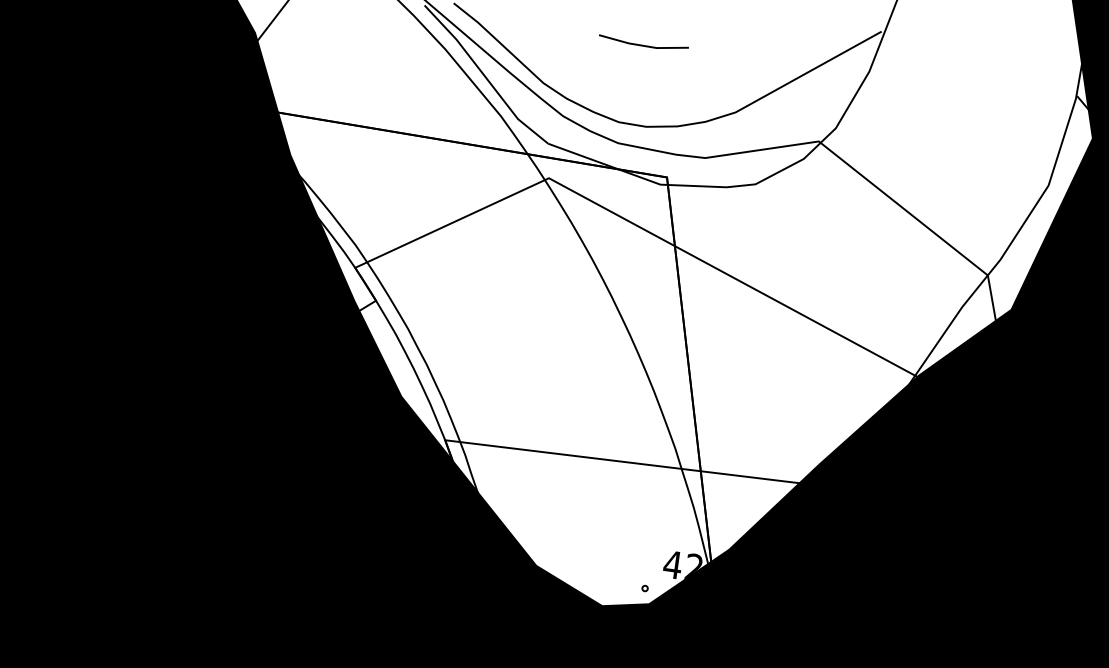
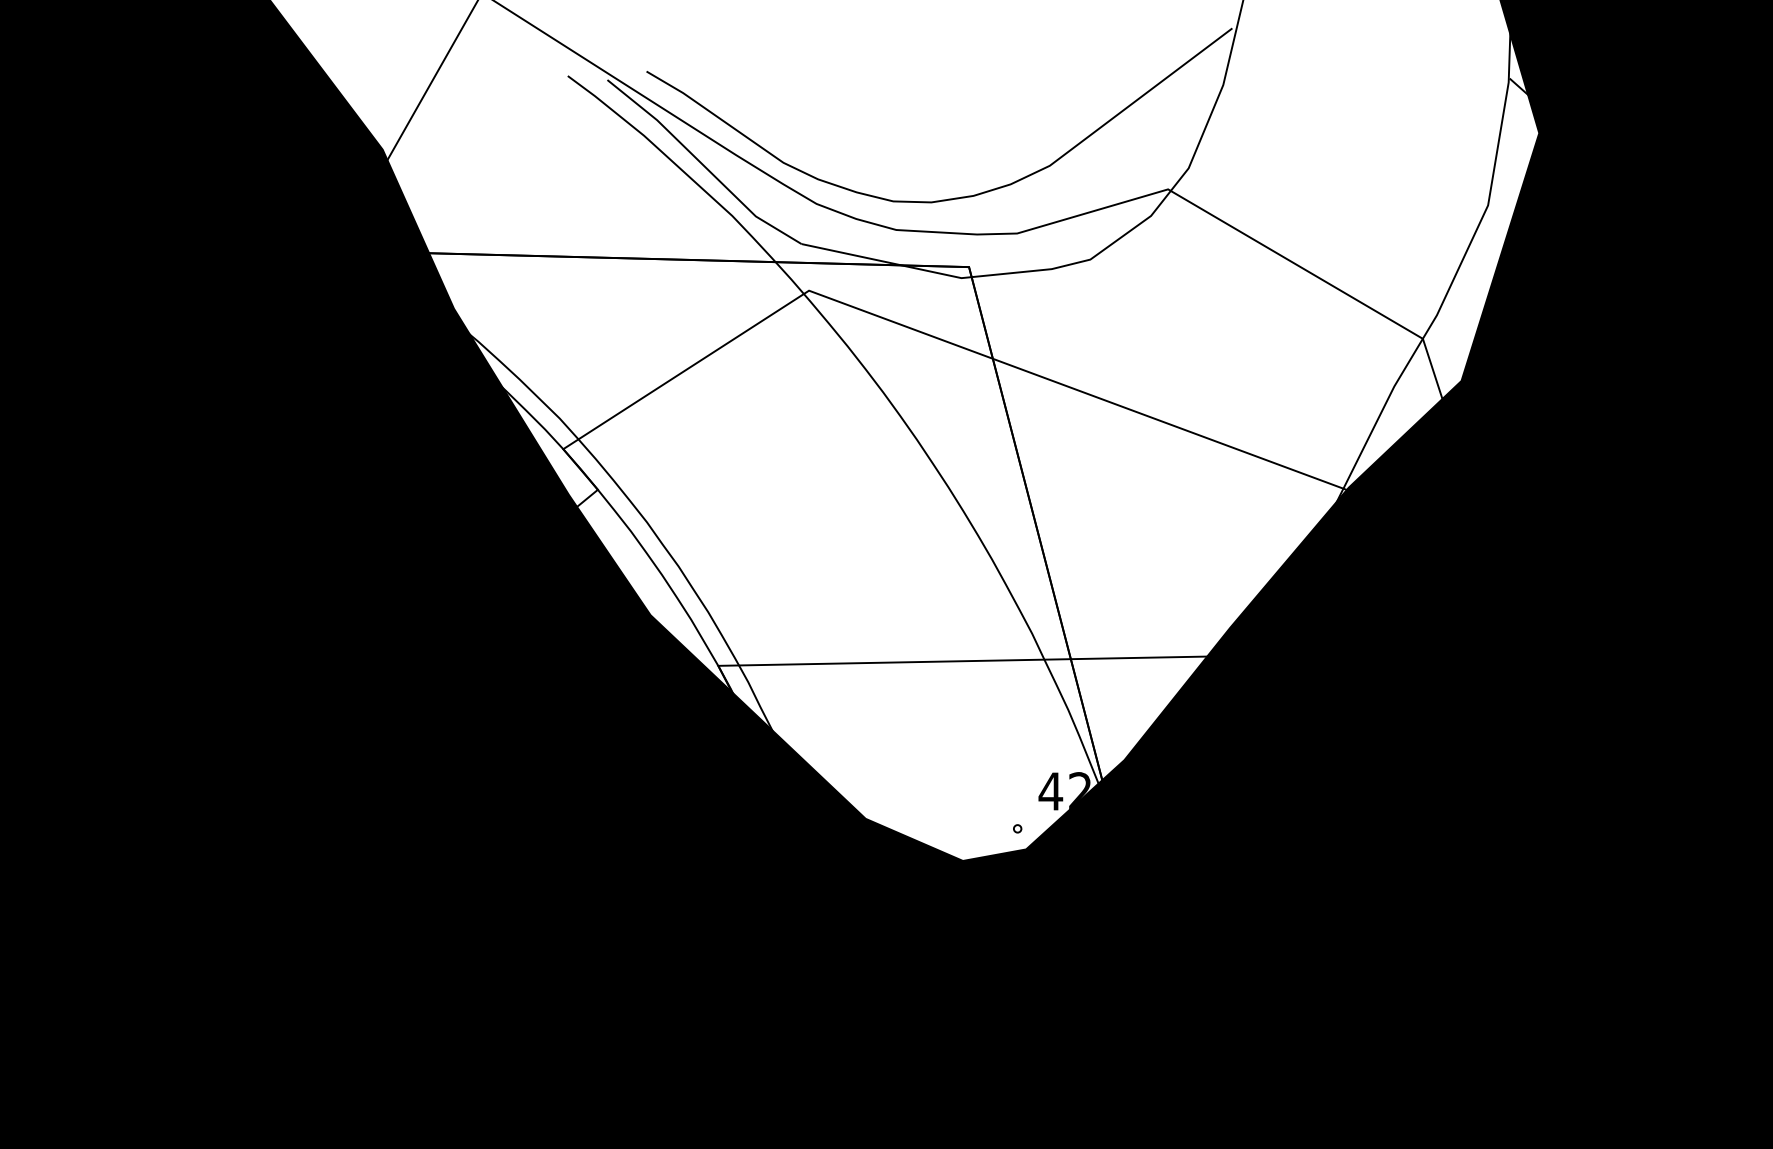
line: (643, 45) -> (911, 92), removed

